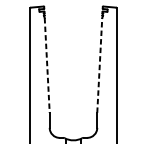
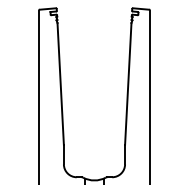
line: (47, 65) -> (60, 84), dashed -> solid
line: (99, 65) -> (128, 83), dashed -> solid

